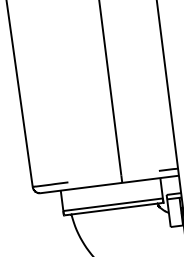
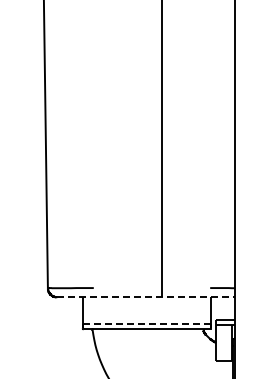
line: (110, 184) -> (146, 297), solid -> dashed
line: (112, 204) -> (146, 323), solid -> dashed

